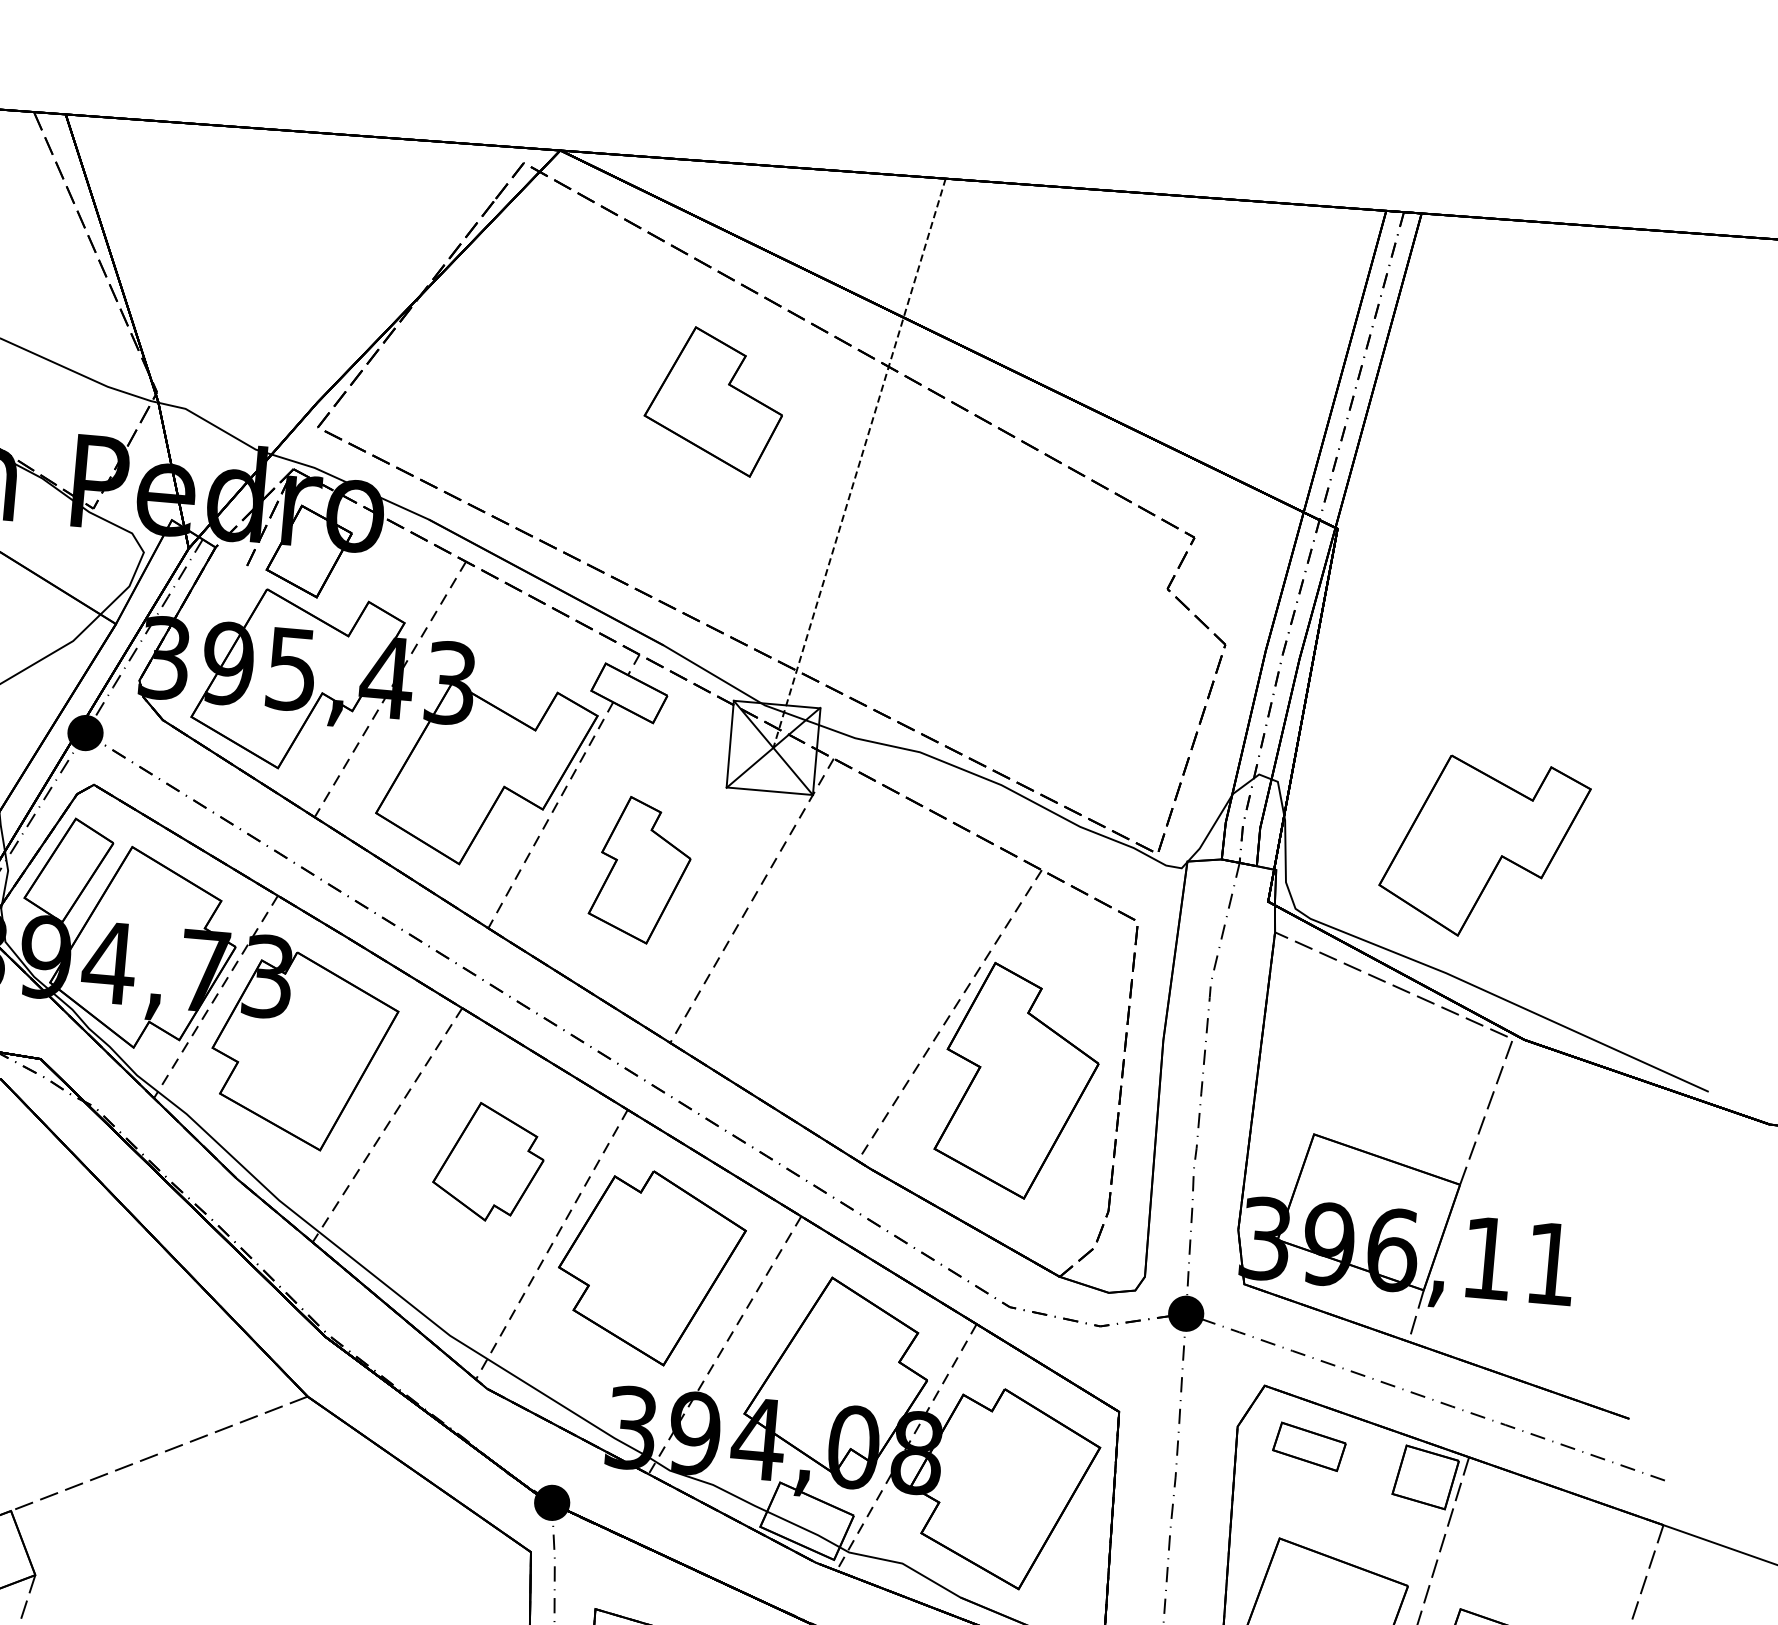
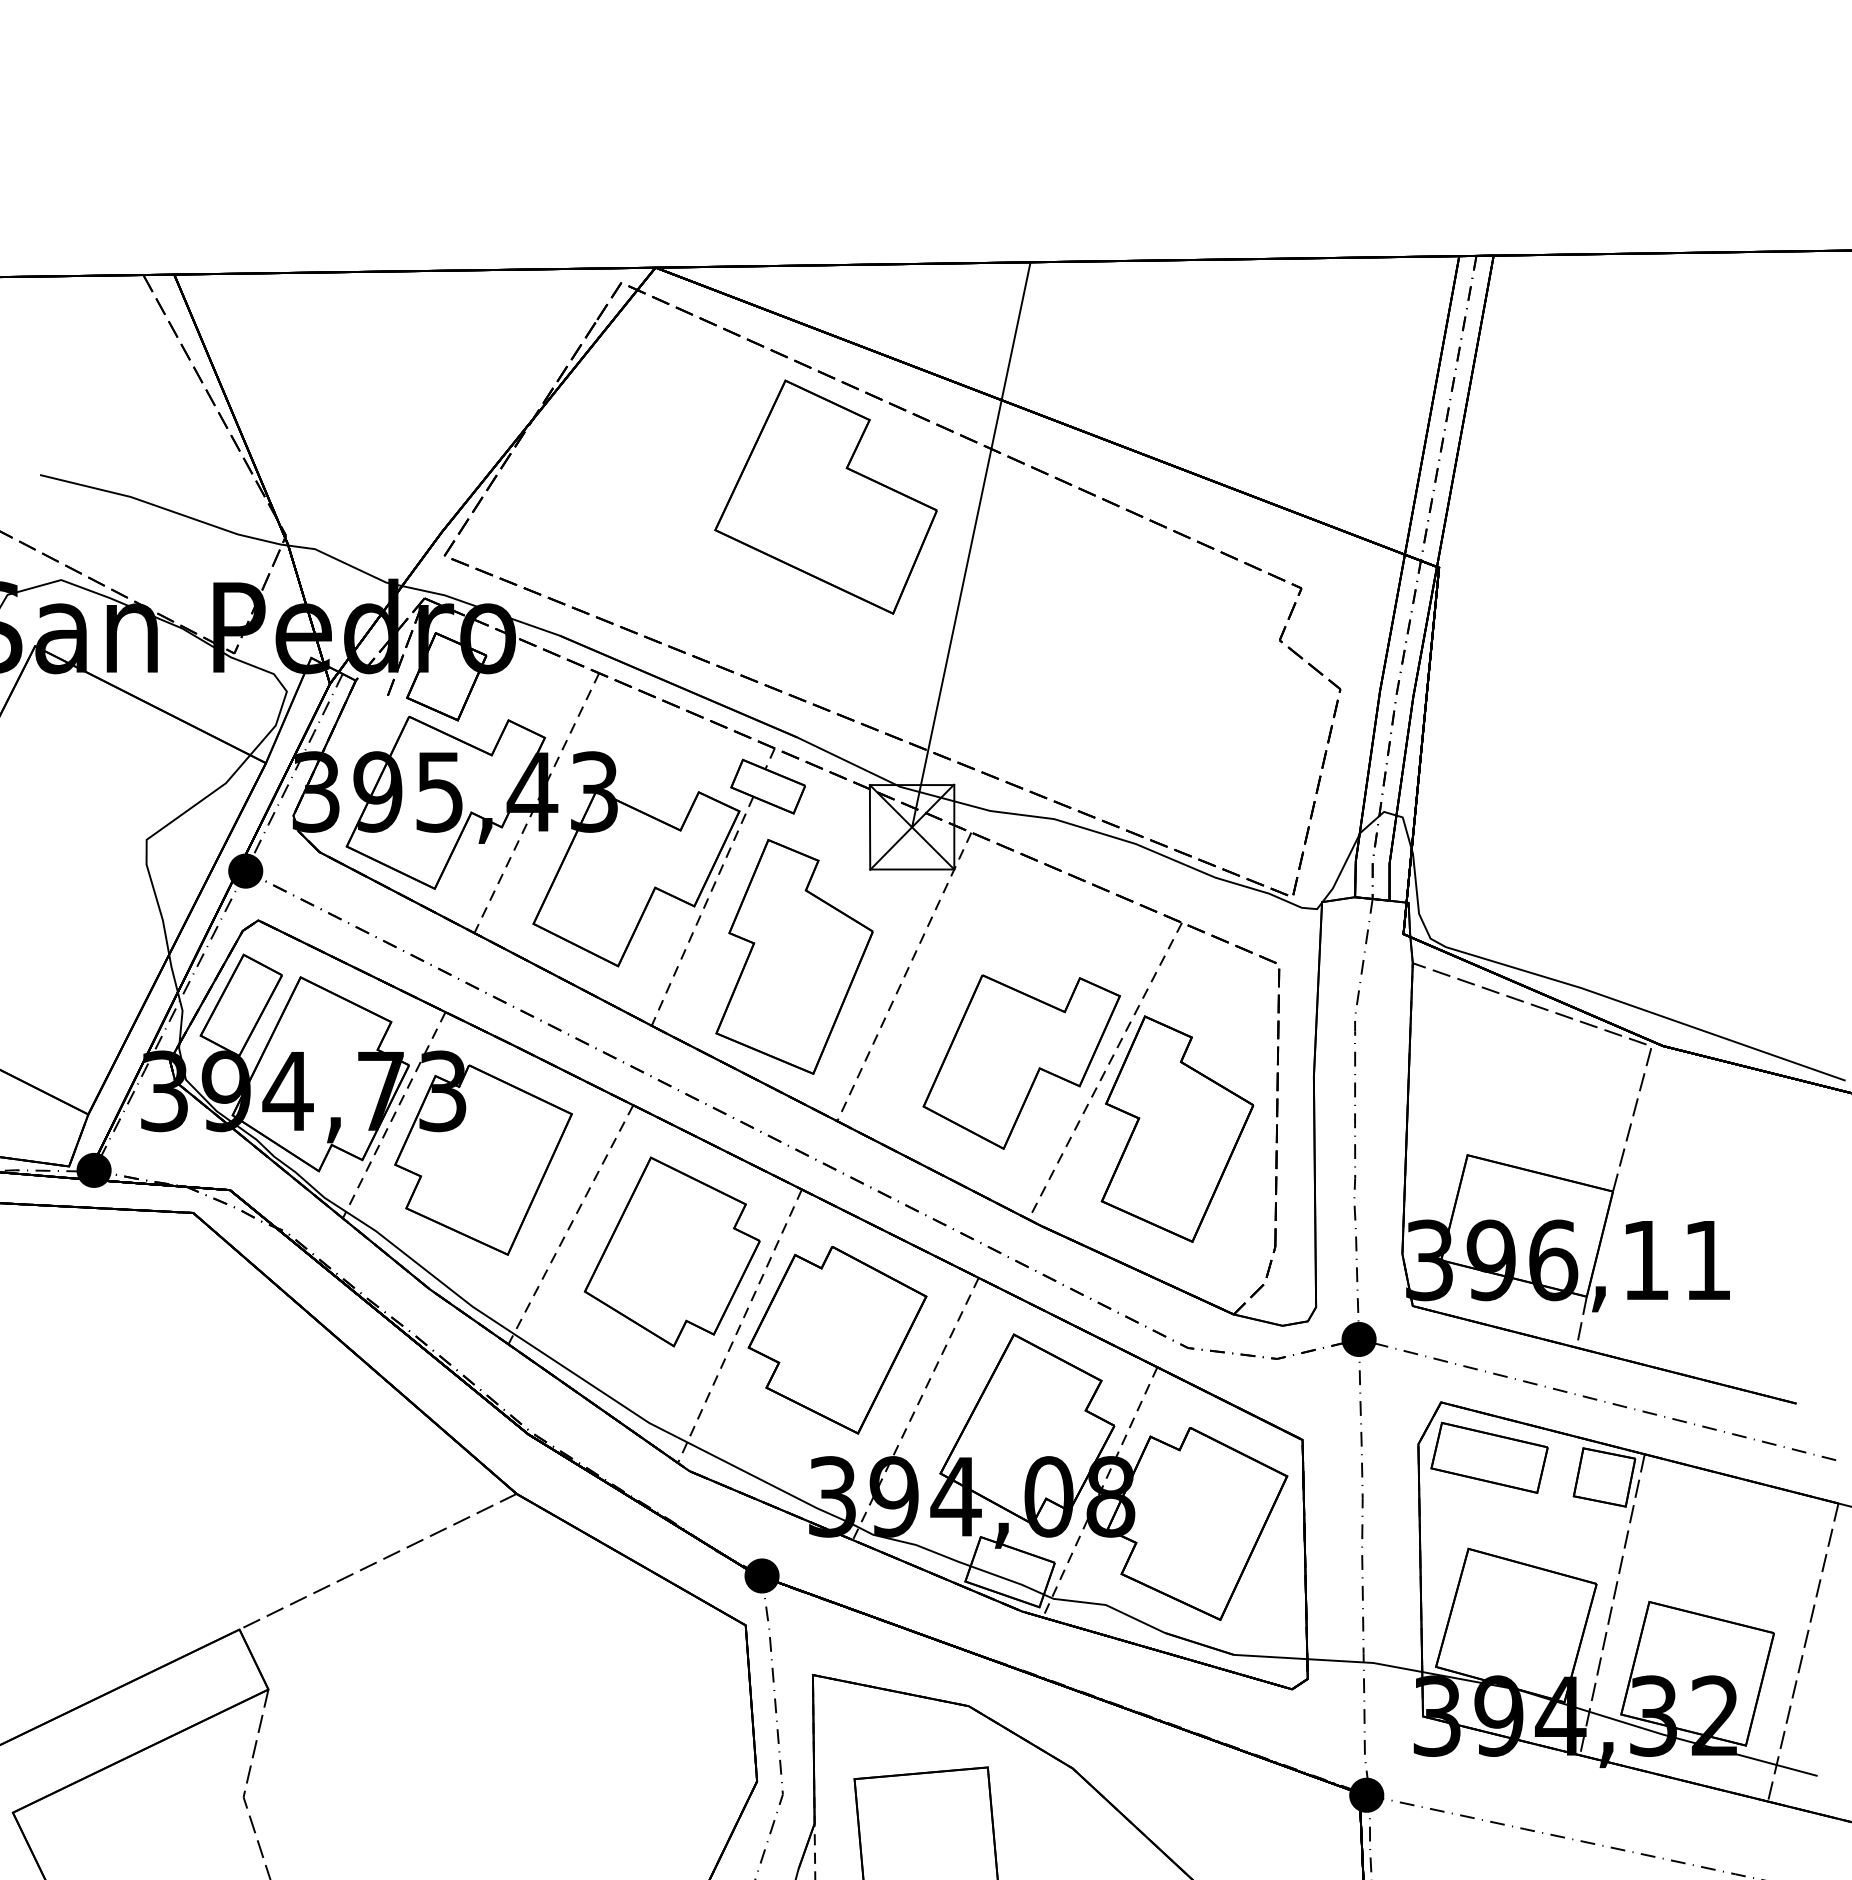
part: (714, 400) -> (825, 496), size x1.67
line: (859, 463) -> (971, 544), dashed -> solid
part: (1483, 847) -> (1021, 1061), moved
part: (641, 869) -> (794, 956), size x1.67
part: (489, 1161) -> (672, 1251), size x1.67
part: (1309, 1446) -> (1489, 1457), size x1.67

